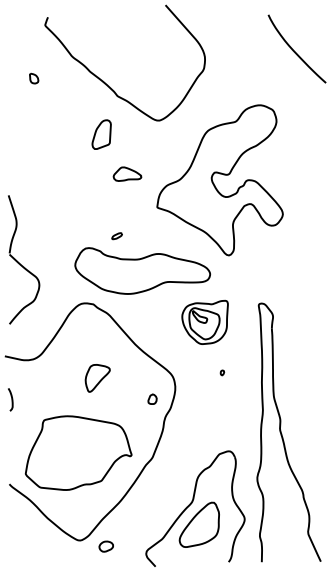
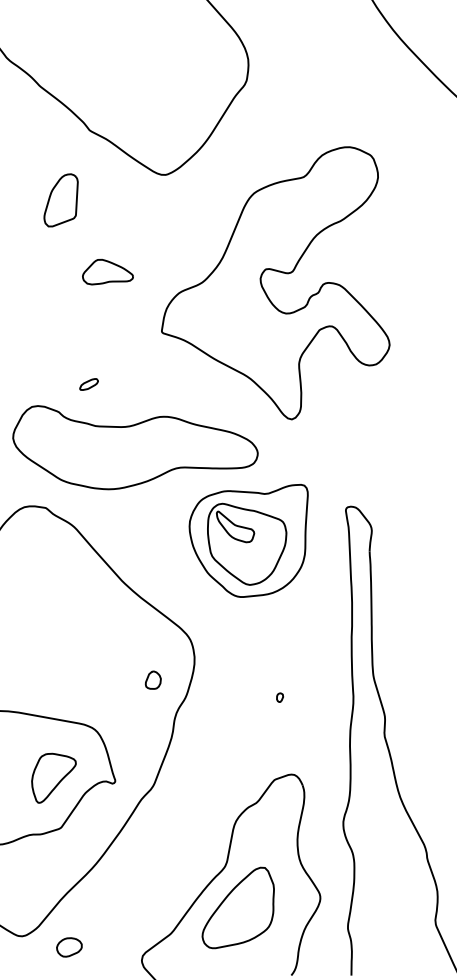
part: (204, 322) -> (247, 541), size x1.43
part: (222, 372) -> (280, 696), moved
part: (97, 378) -> (53, 778), moved

